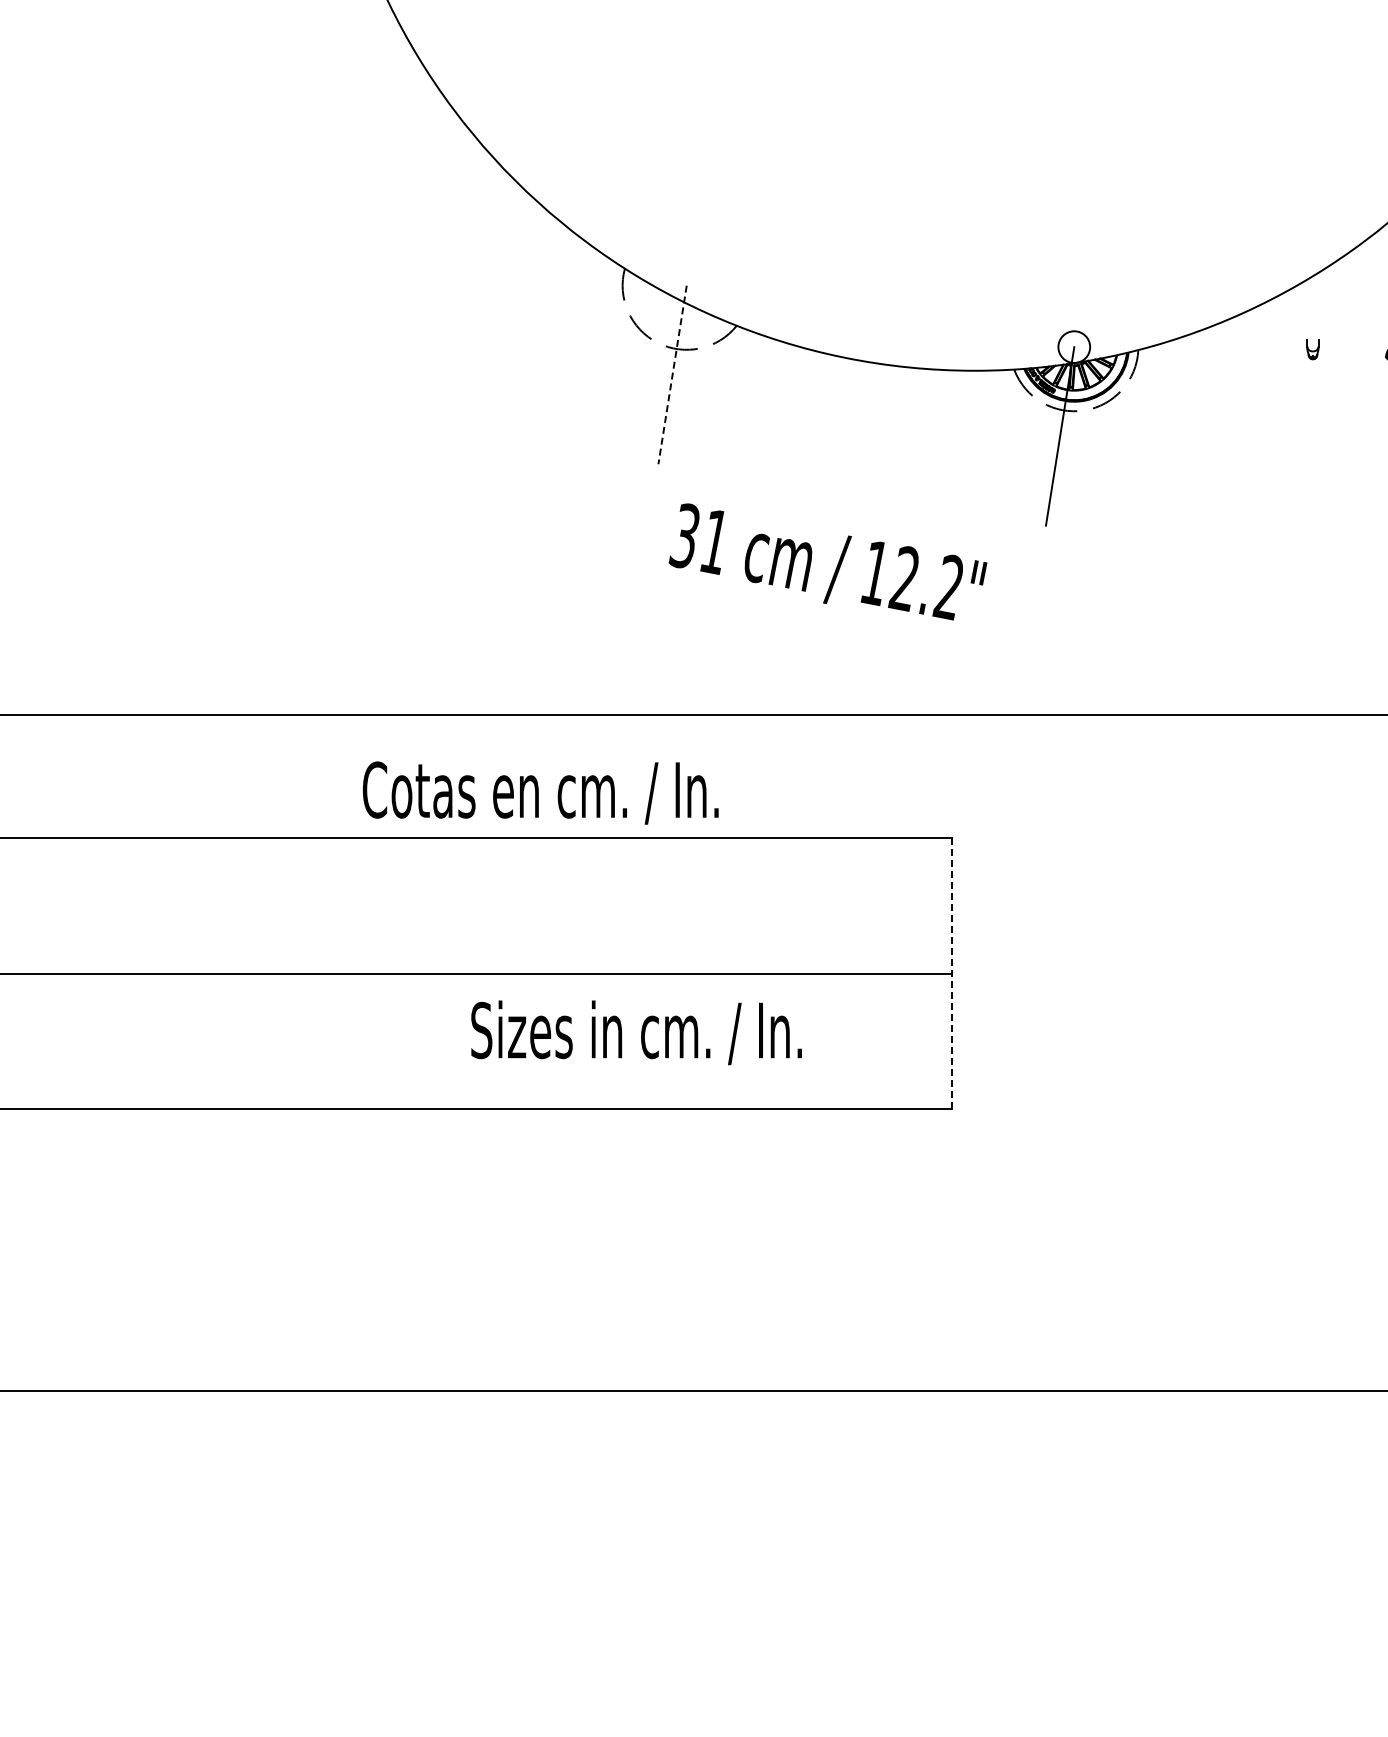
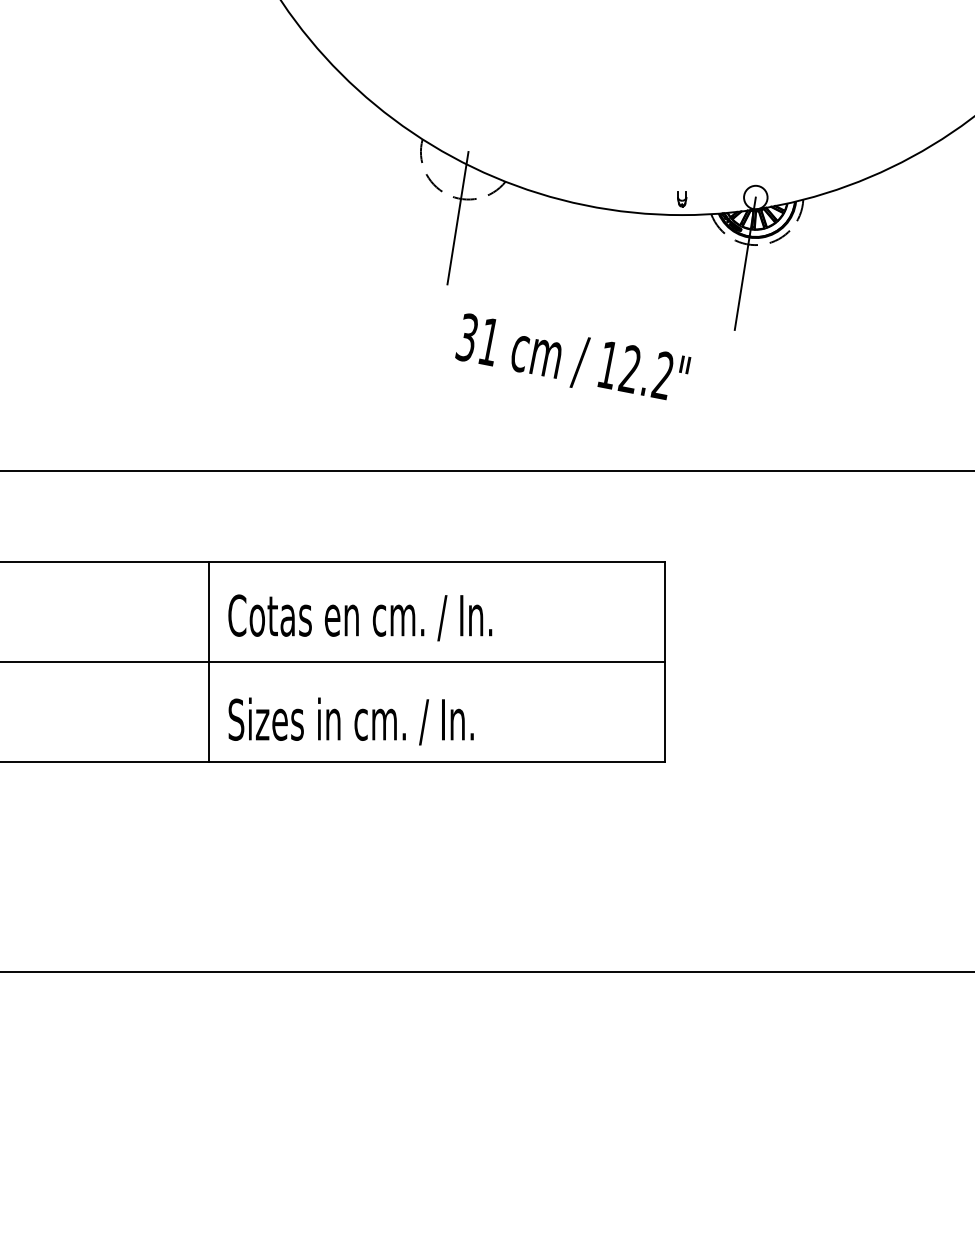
part: (1312, 349) -> (681, 199), moved
line: (672, 375) -> (457, 218), dashed -> solid
text: (540, 792) -> (360, 617), moved
line: (337, 973) -> (209, 661), added
line: (951, 974) -> (664, 662), dashed -> solid
text: (636, 1032) -> (351, 721), moved

